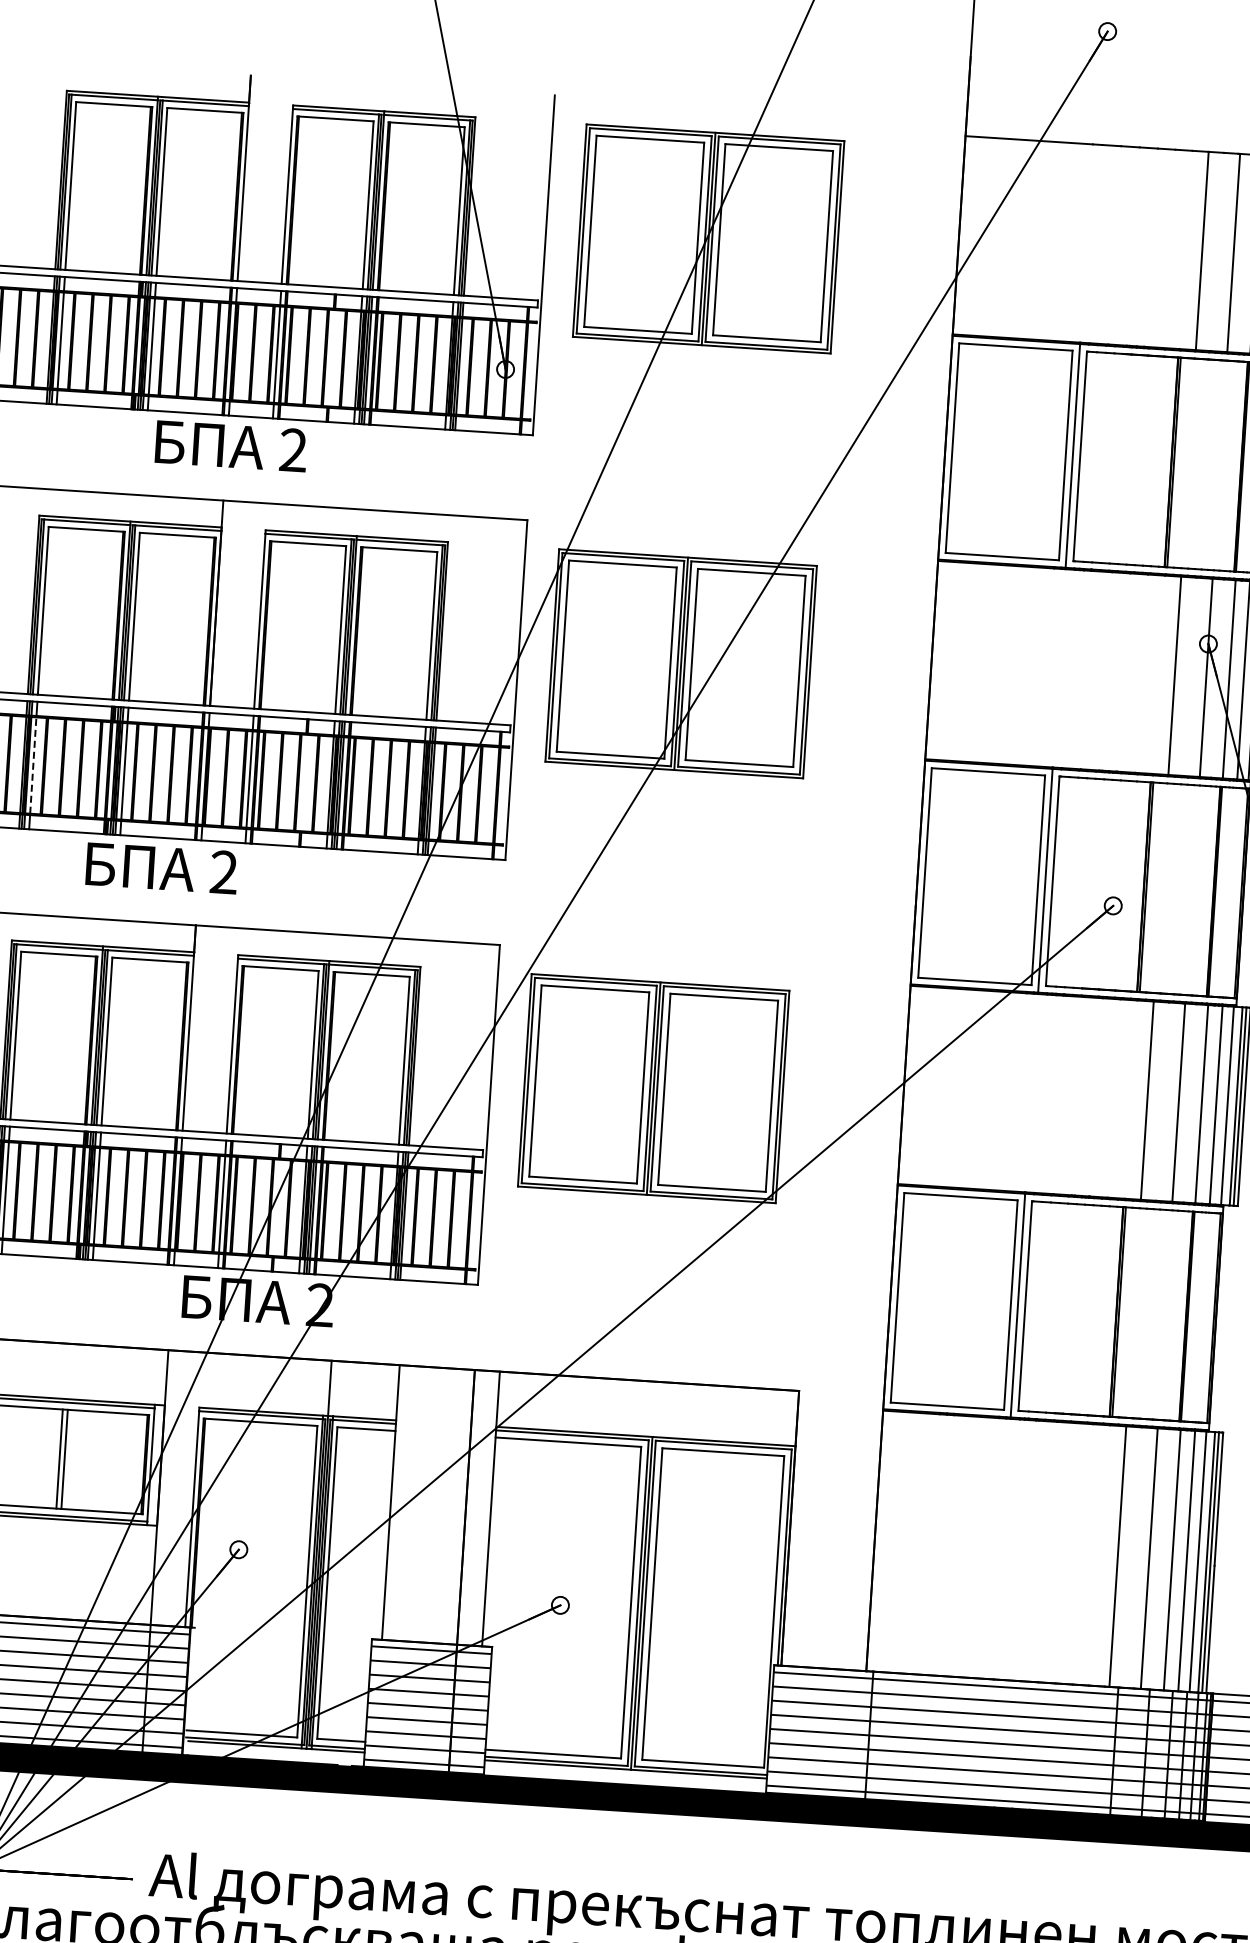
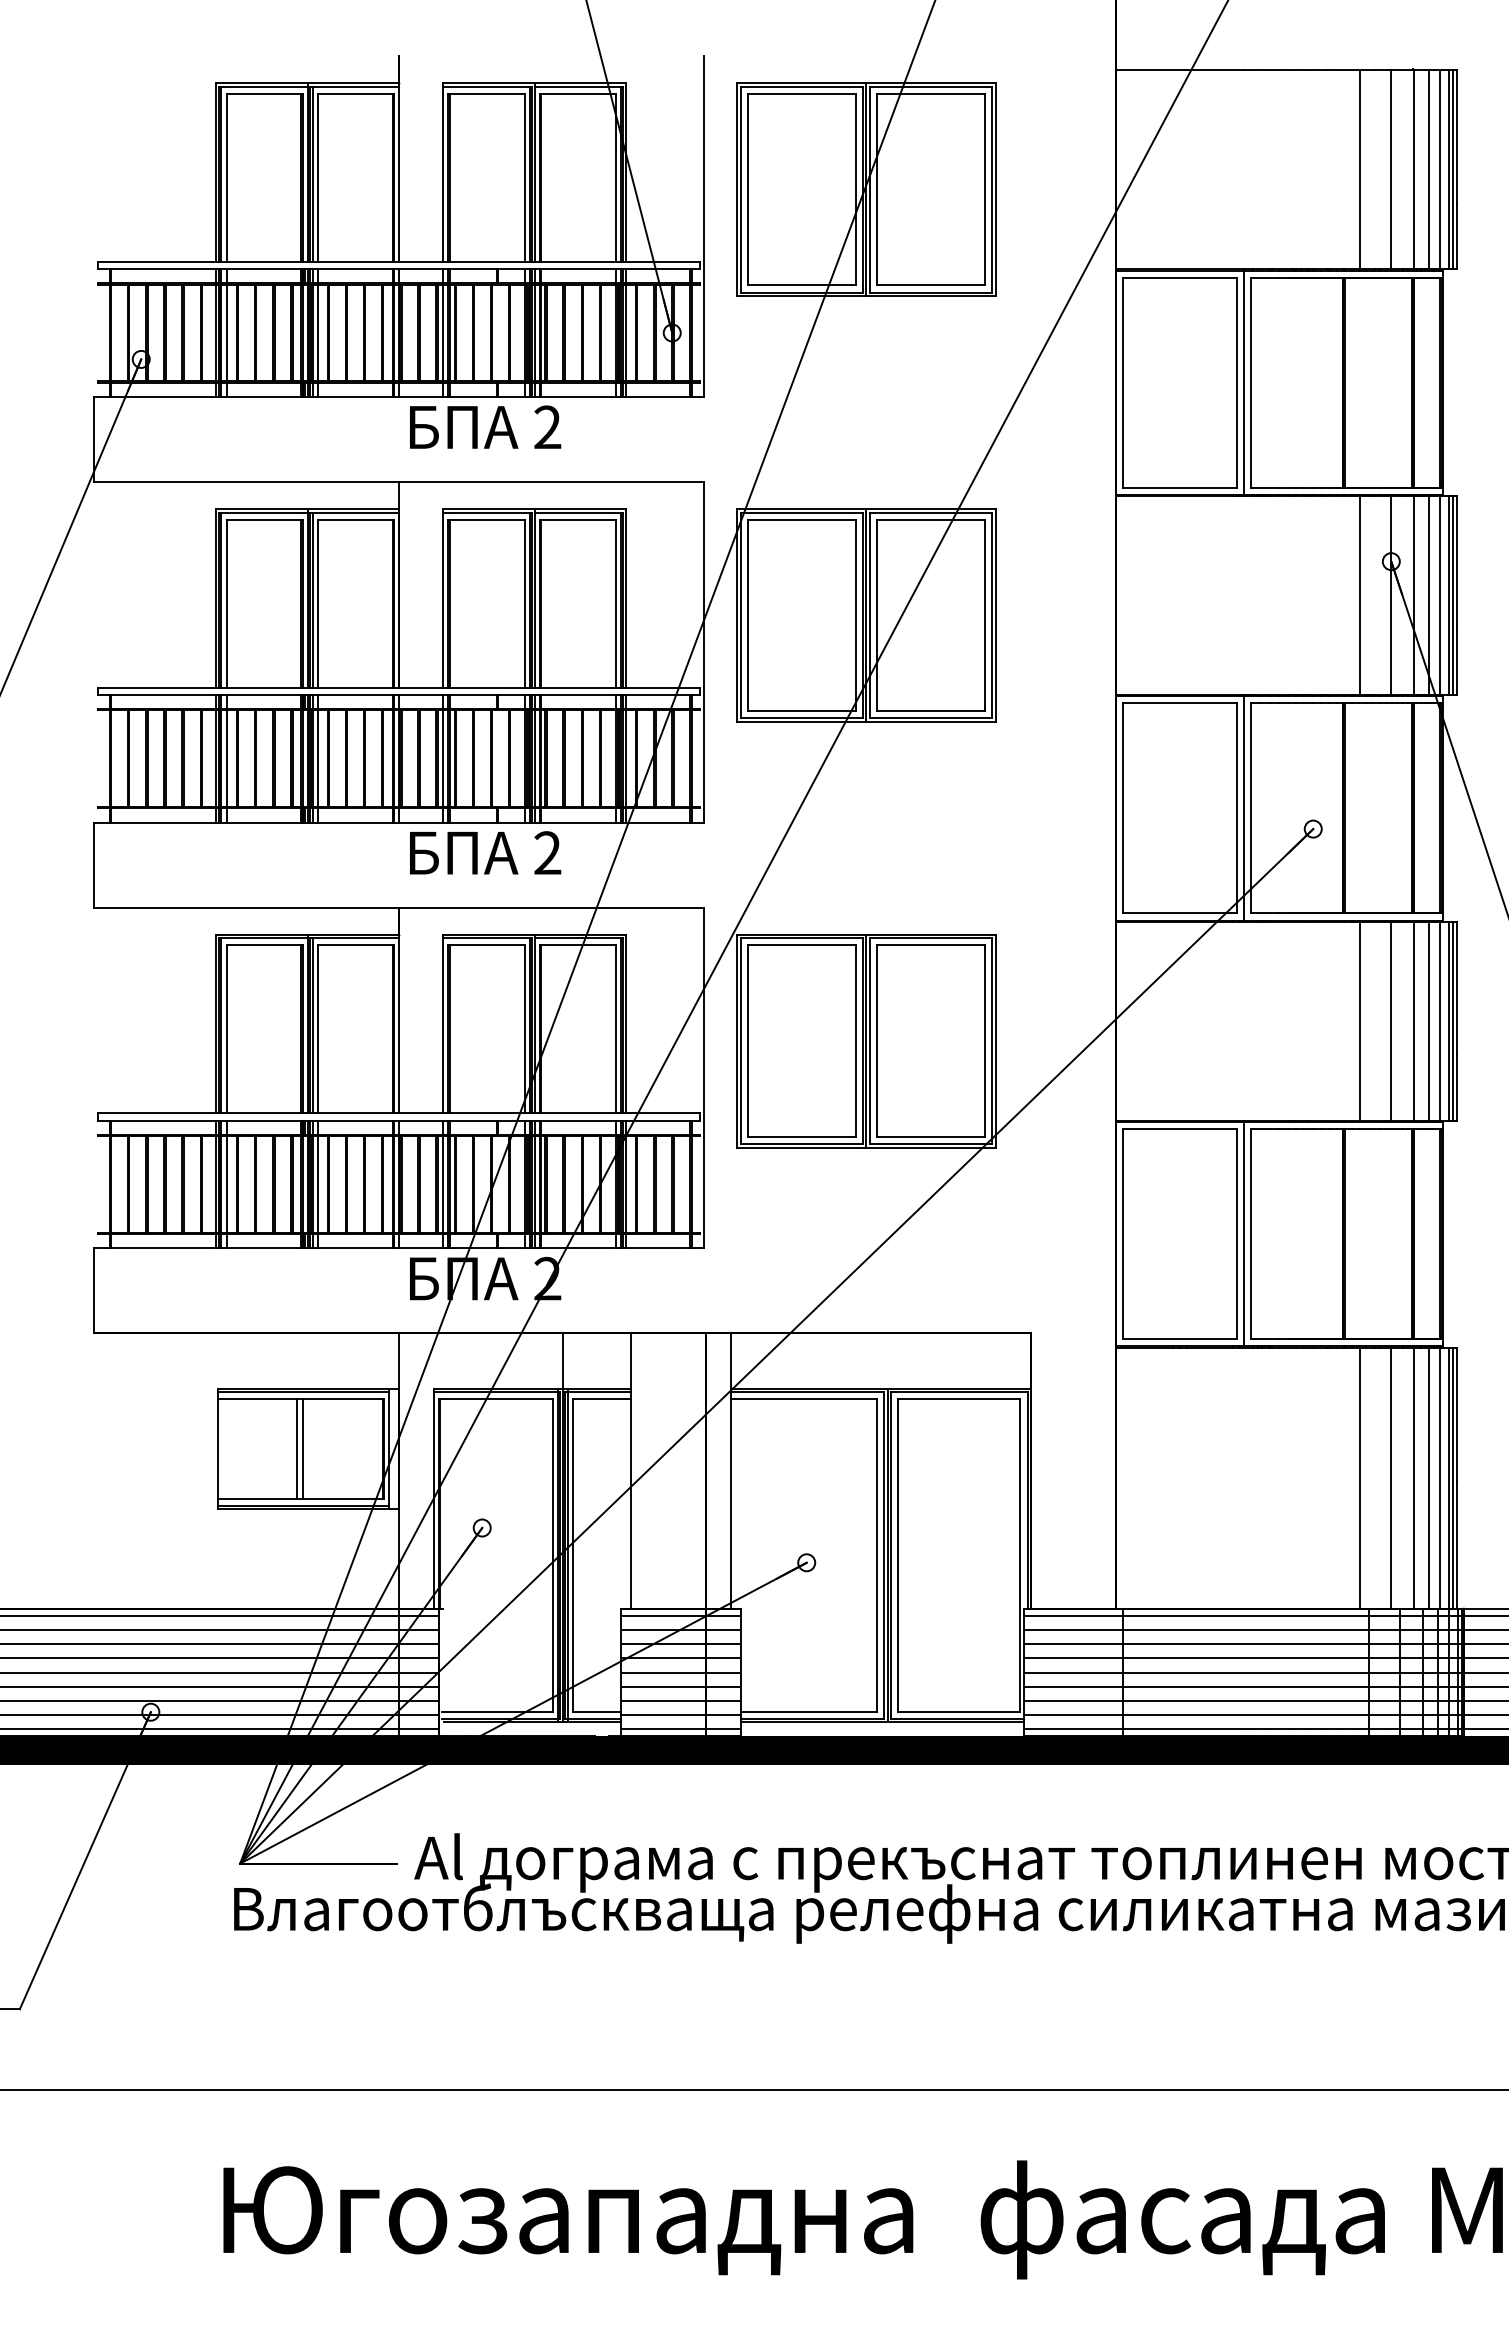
text: (231, 445) -> (485, 426), moved
line: (33, 765) -> (226, 758), dashed -> solid
text: (161, 867) -> (485, 852), moved

